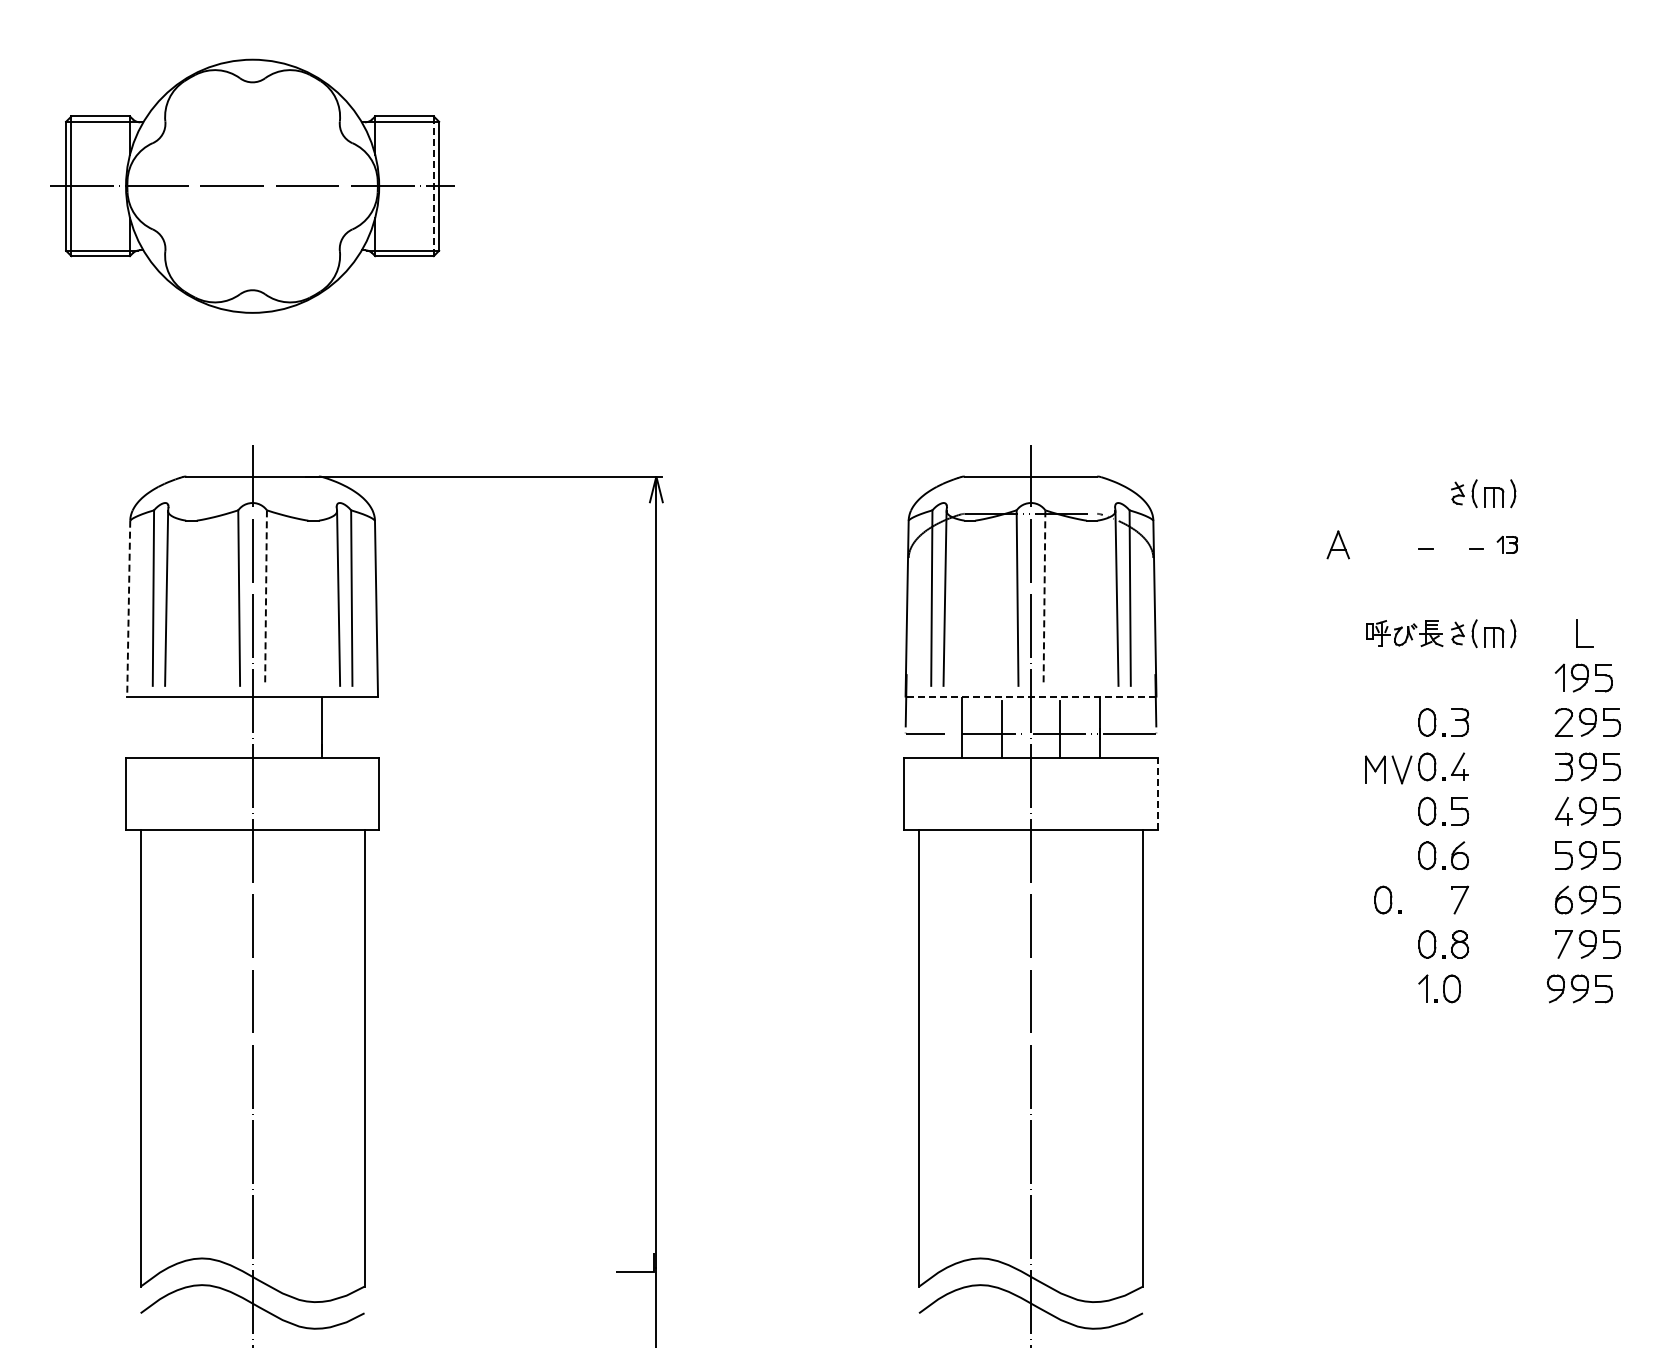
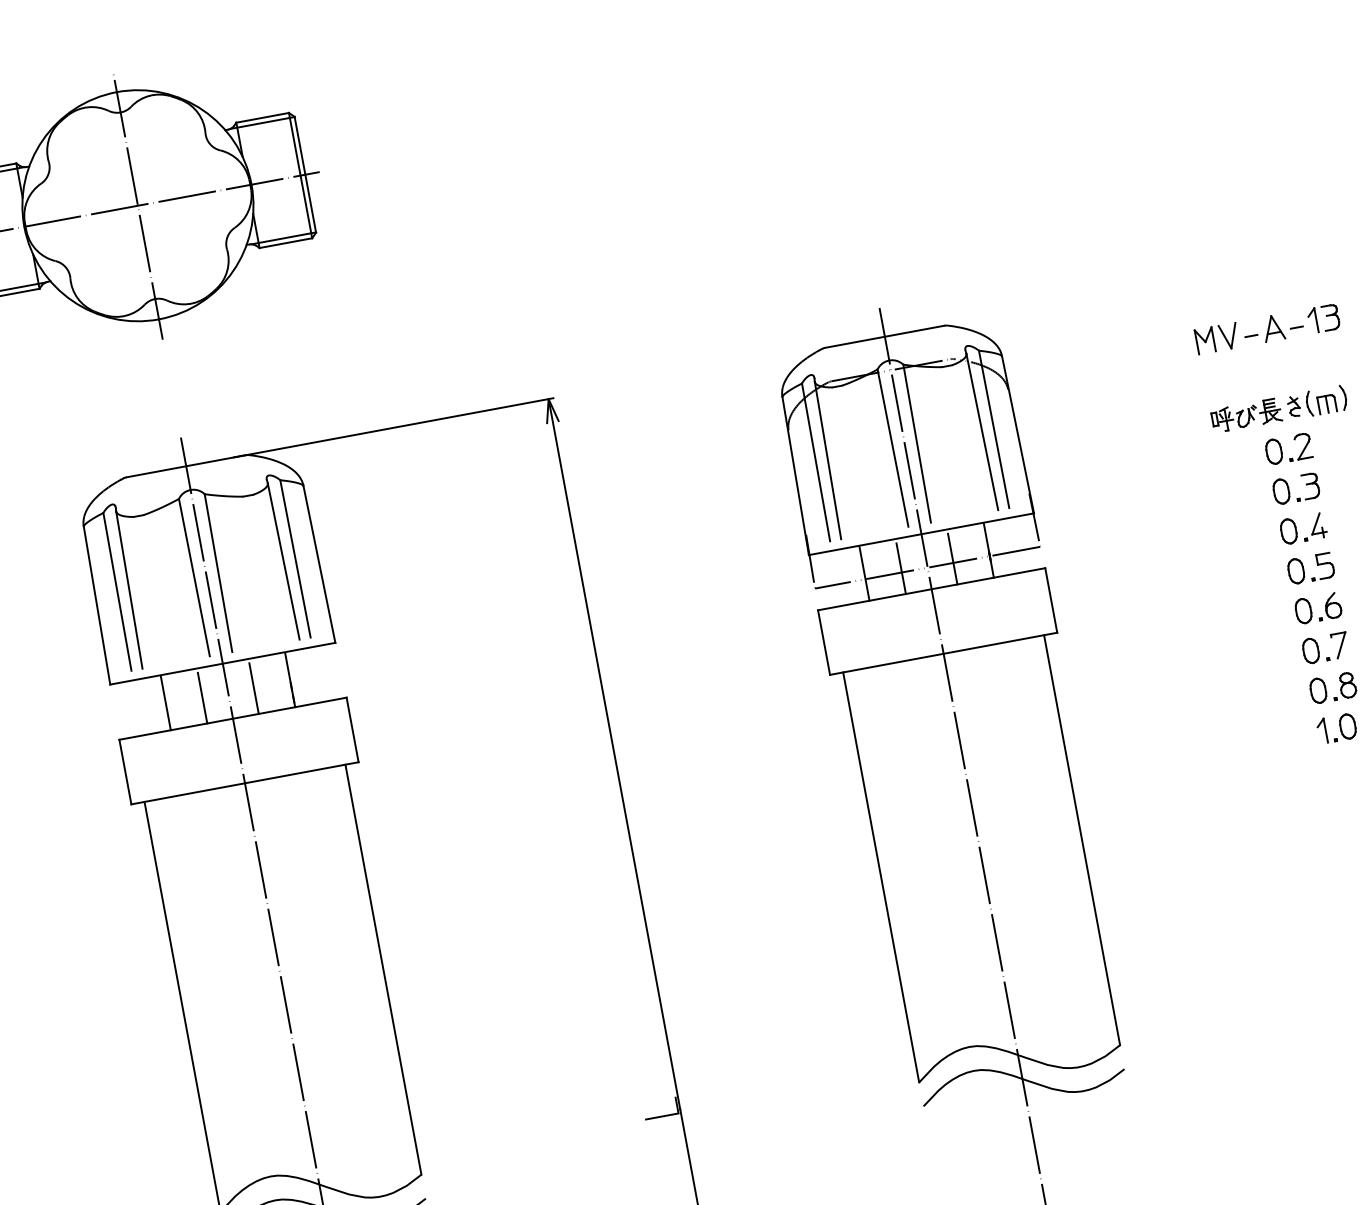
line: (252, 186) -> (137, 205), added
line: (433, 186) -> (300, 175), dashed -> solid
part: (1483, 493) -> (1293, 276), removed
part: (1337, 544) -> (1272, 327), moved
part: (1507, 544) -> (1323, 318), size x1.67
line: (266, 598) -> (218, 573), dashed -> solid
line: (1044, 598) -> (917, 443), dashed -> solid
line: (128, 608) -> (96, 605), dashed -> solid
part: (1436, 675) -> (1281, 447), added
line: (1030, 696) -> (920, 534), dashed -> solid
line: (183, 727) -> (165, 702), added
line: (223, 729) -> (202, 698), added
line: (281, 729) -> (254, 688), added
part: (1388, 769) -> (1217, 338), moved
line: (1157, 793) -> (1051, 600), dashed -> solid
part: (1387, 899) -> (1314, 649), moved

